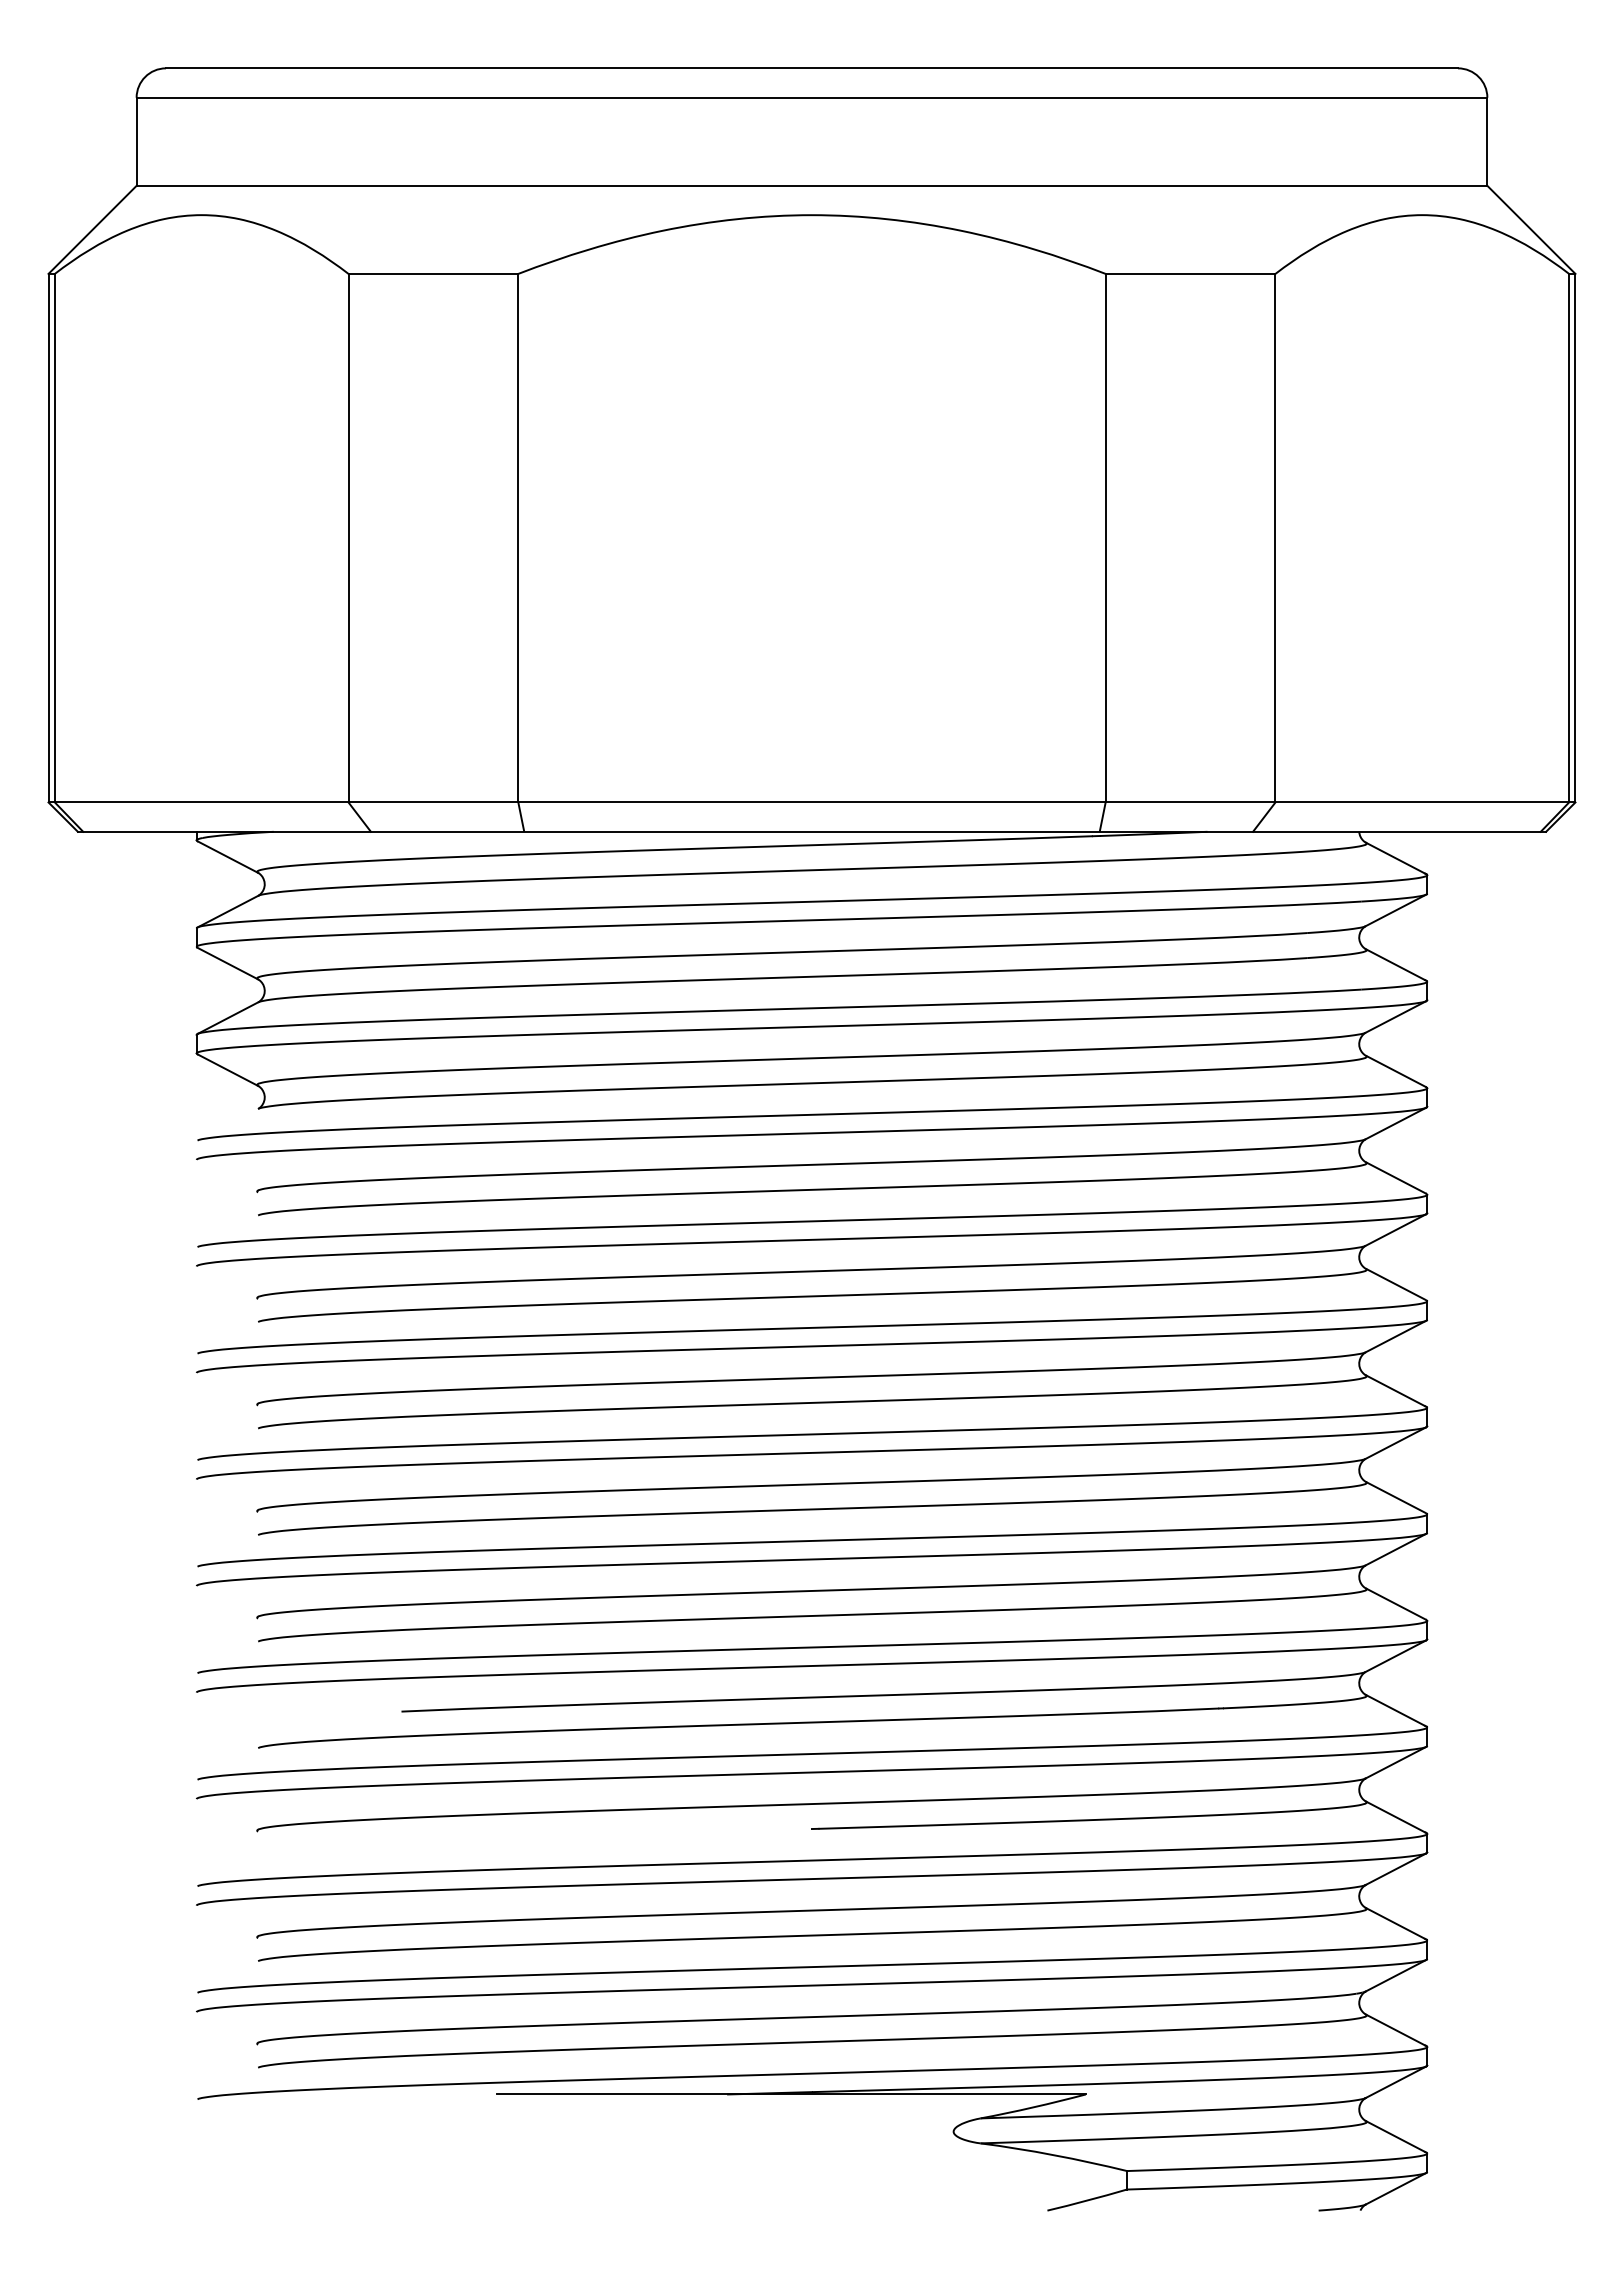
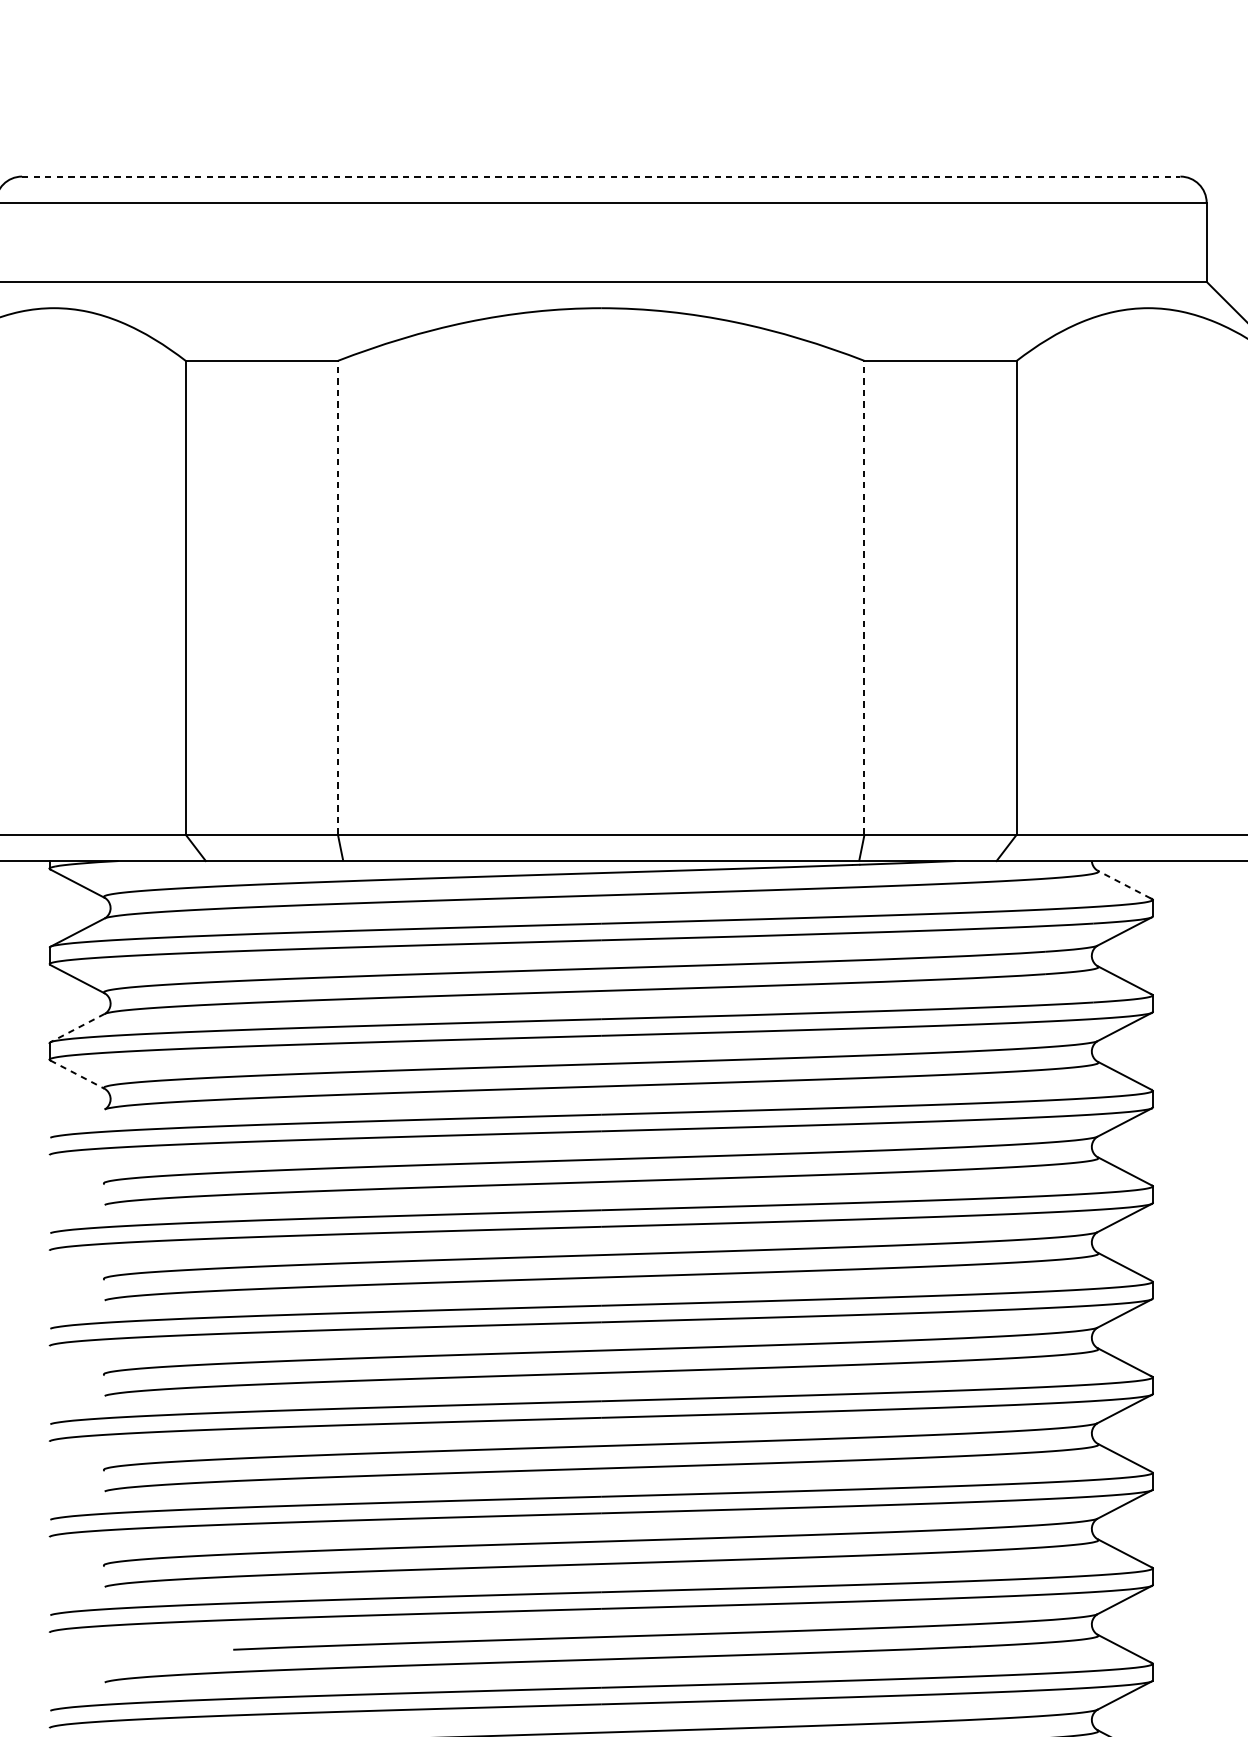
line: (812, 68) -> (601, 176), solid -> dashed
line: (518, 537) -> (338, 597), solid -> dashed
line: (1105, 537) -> (864, 597), solid -> dashed
line: (1395, 857) -> (1124, 884), solid -> dashed
line: (227, 1018) -> (77, 1028), solid -> dashed
line: (228, 1070) -> (78, 1075), solid -> dashed

